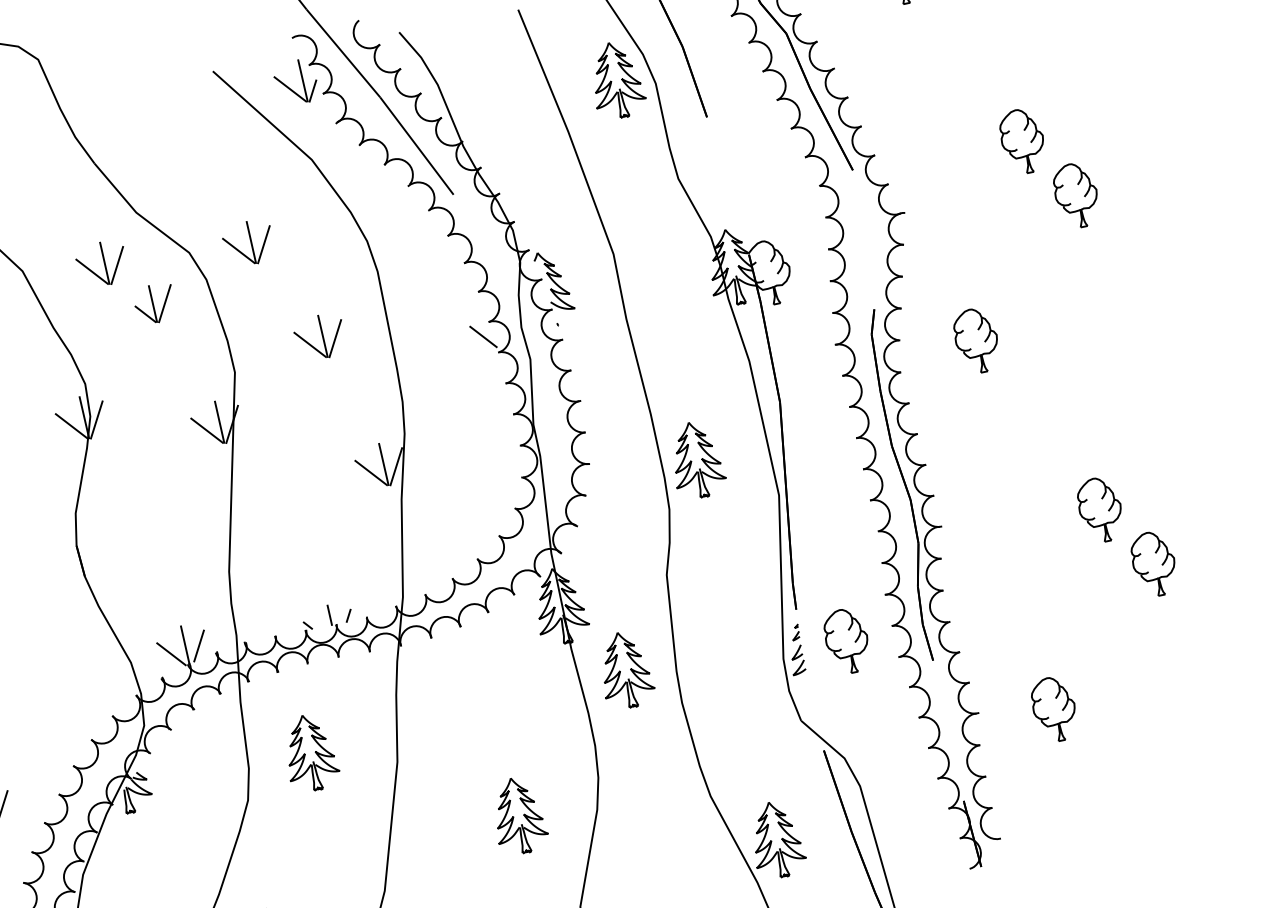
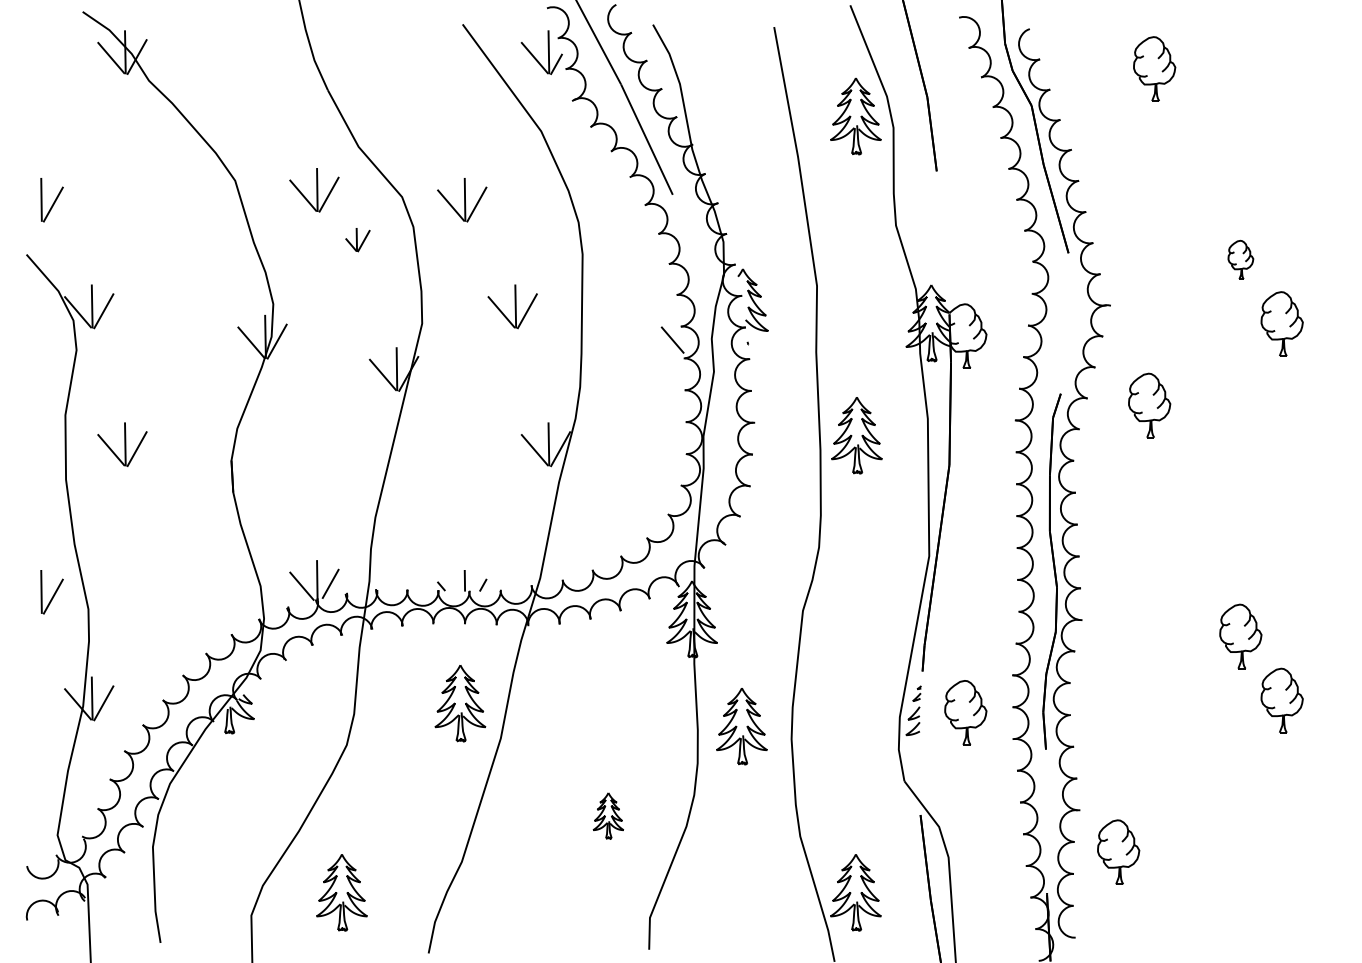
part: (1022, 140) -> (1240, 259), size x0.6
part: (154, 303) -> (357, 239), size x0.6
part: (976, 340) -> (1149, 405), moved
part: (696, 460) -> (856, 435), moved
part: (625, 670) -> (741, 726), moved
part: (1054, 708) -> (1118, 851), moved
part: (310, 752) -> (460, 703), moved
part: (518, 815) -> (608, 815), size x0.6

